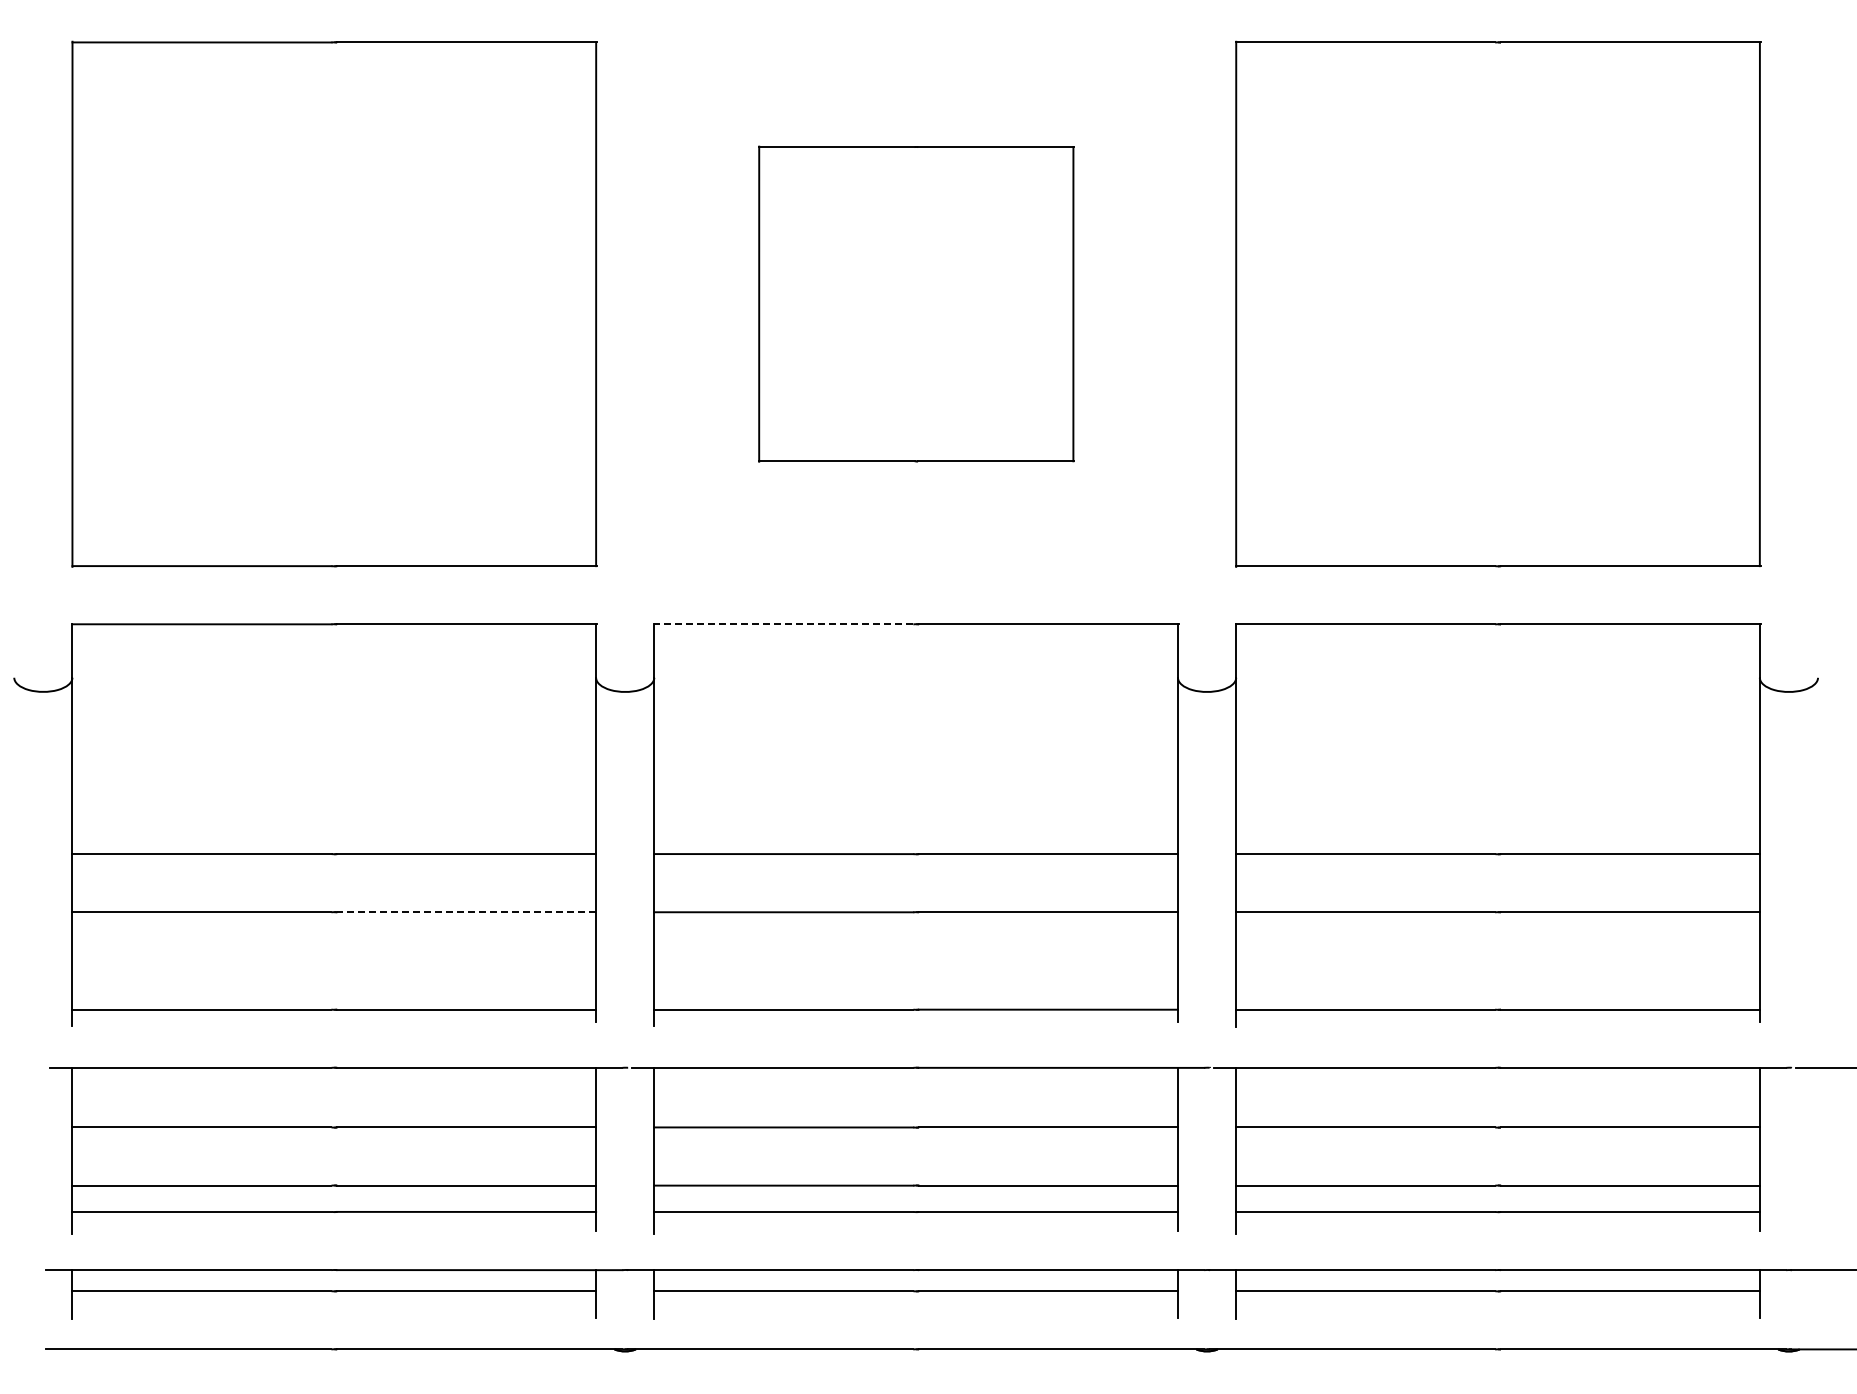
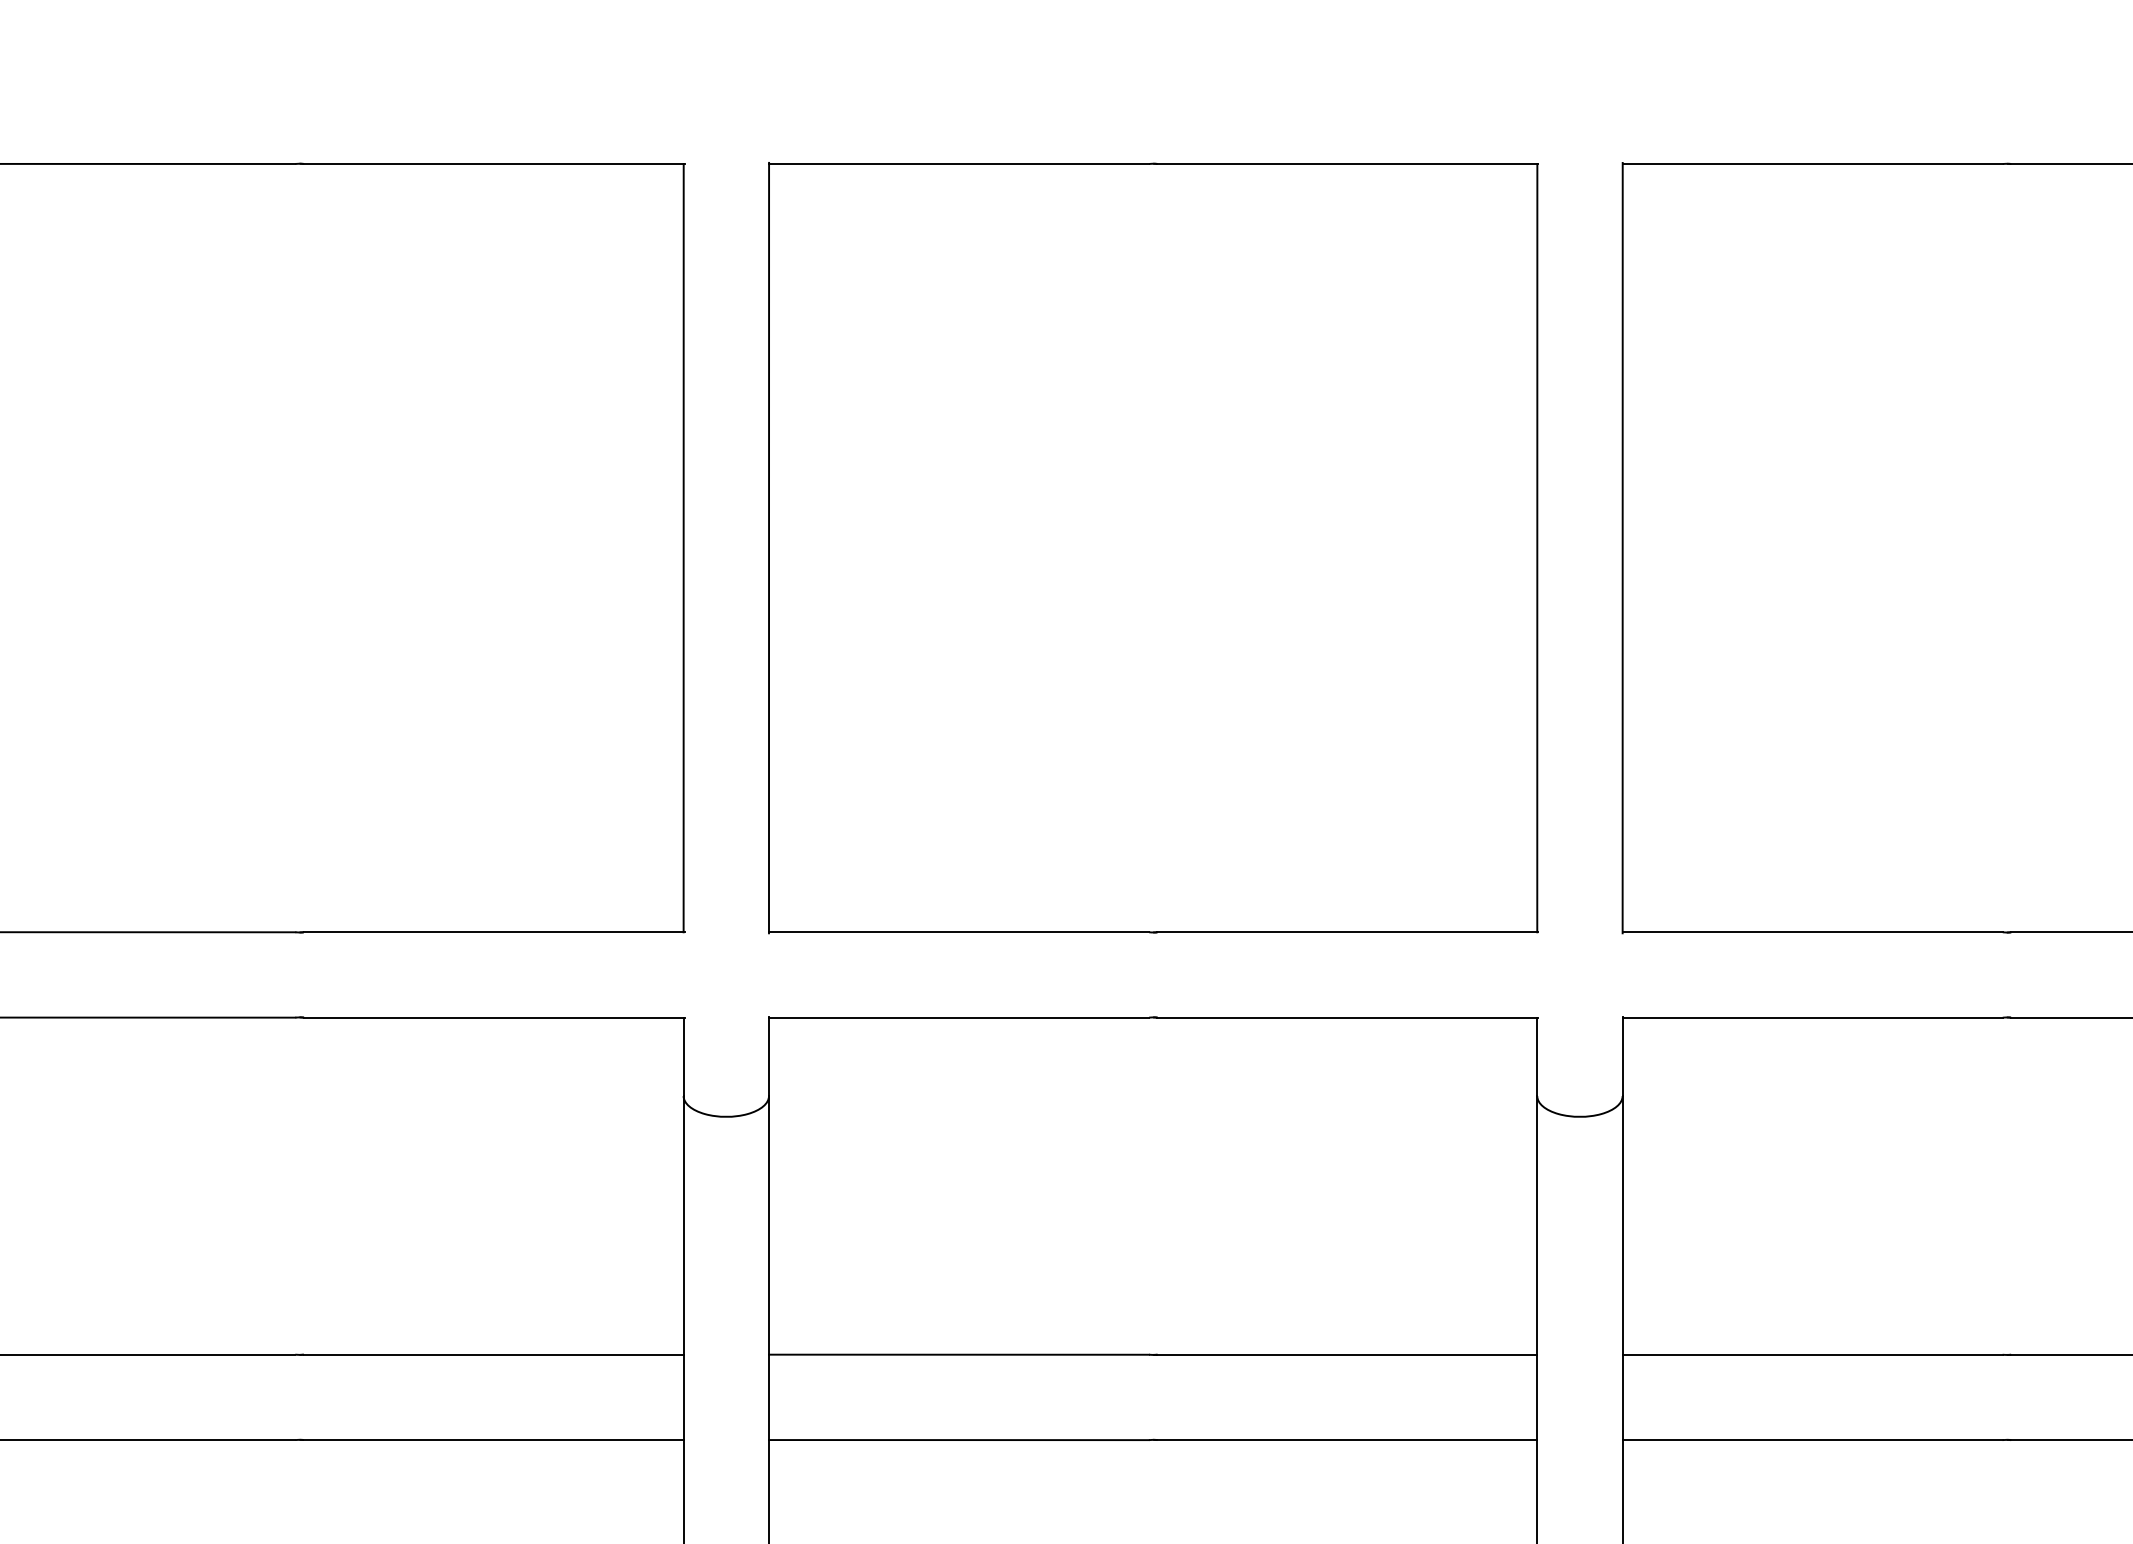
part: (916, 303) -> (1153, 546), size x1.67
line: (783, 624) -> (958, 1017), dashed -> solid
line: (466, 912) -> (493, 1440), dashed -> solid

